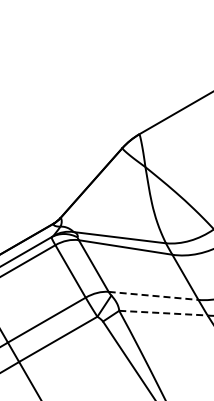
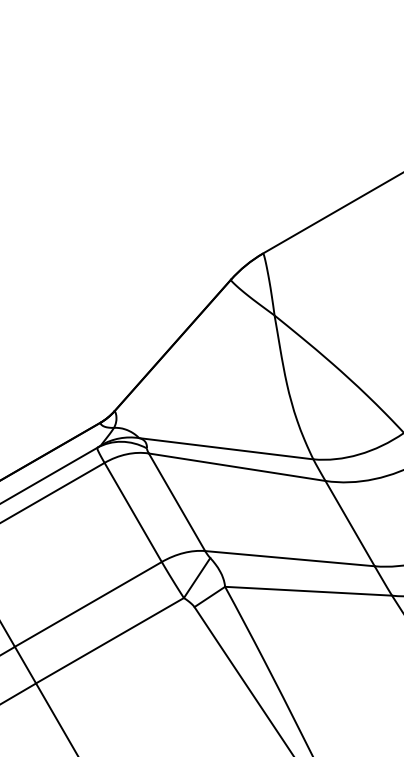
line: (154, 295) -> (291, 557), dashed -> solid
line: (163, 313) -> (308, 591), dashed -> solid

